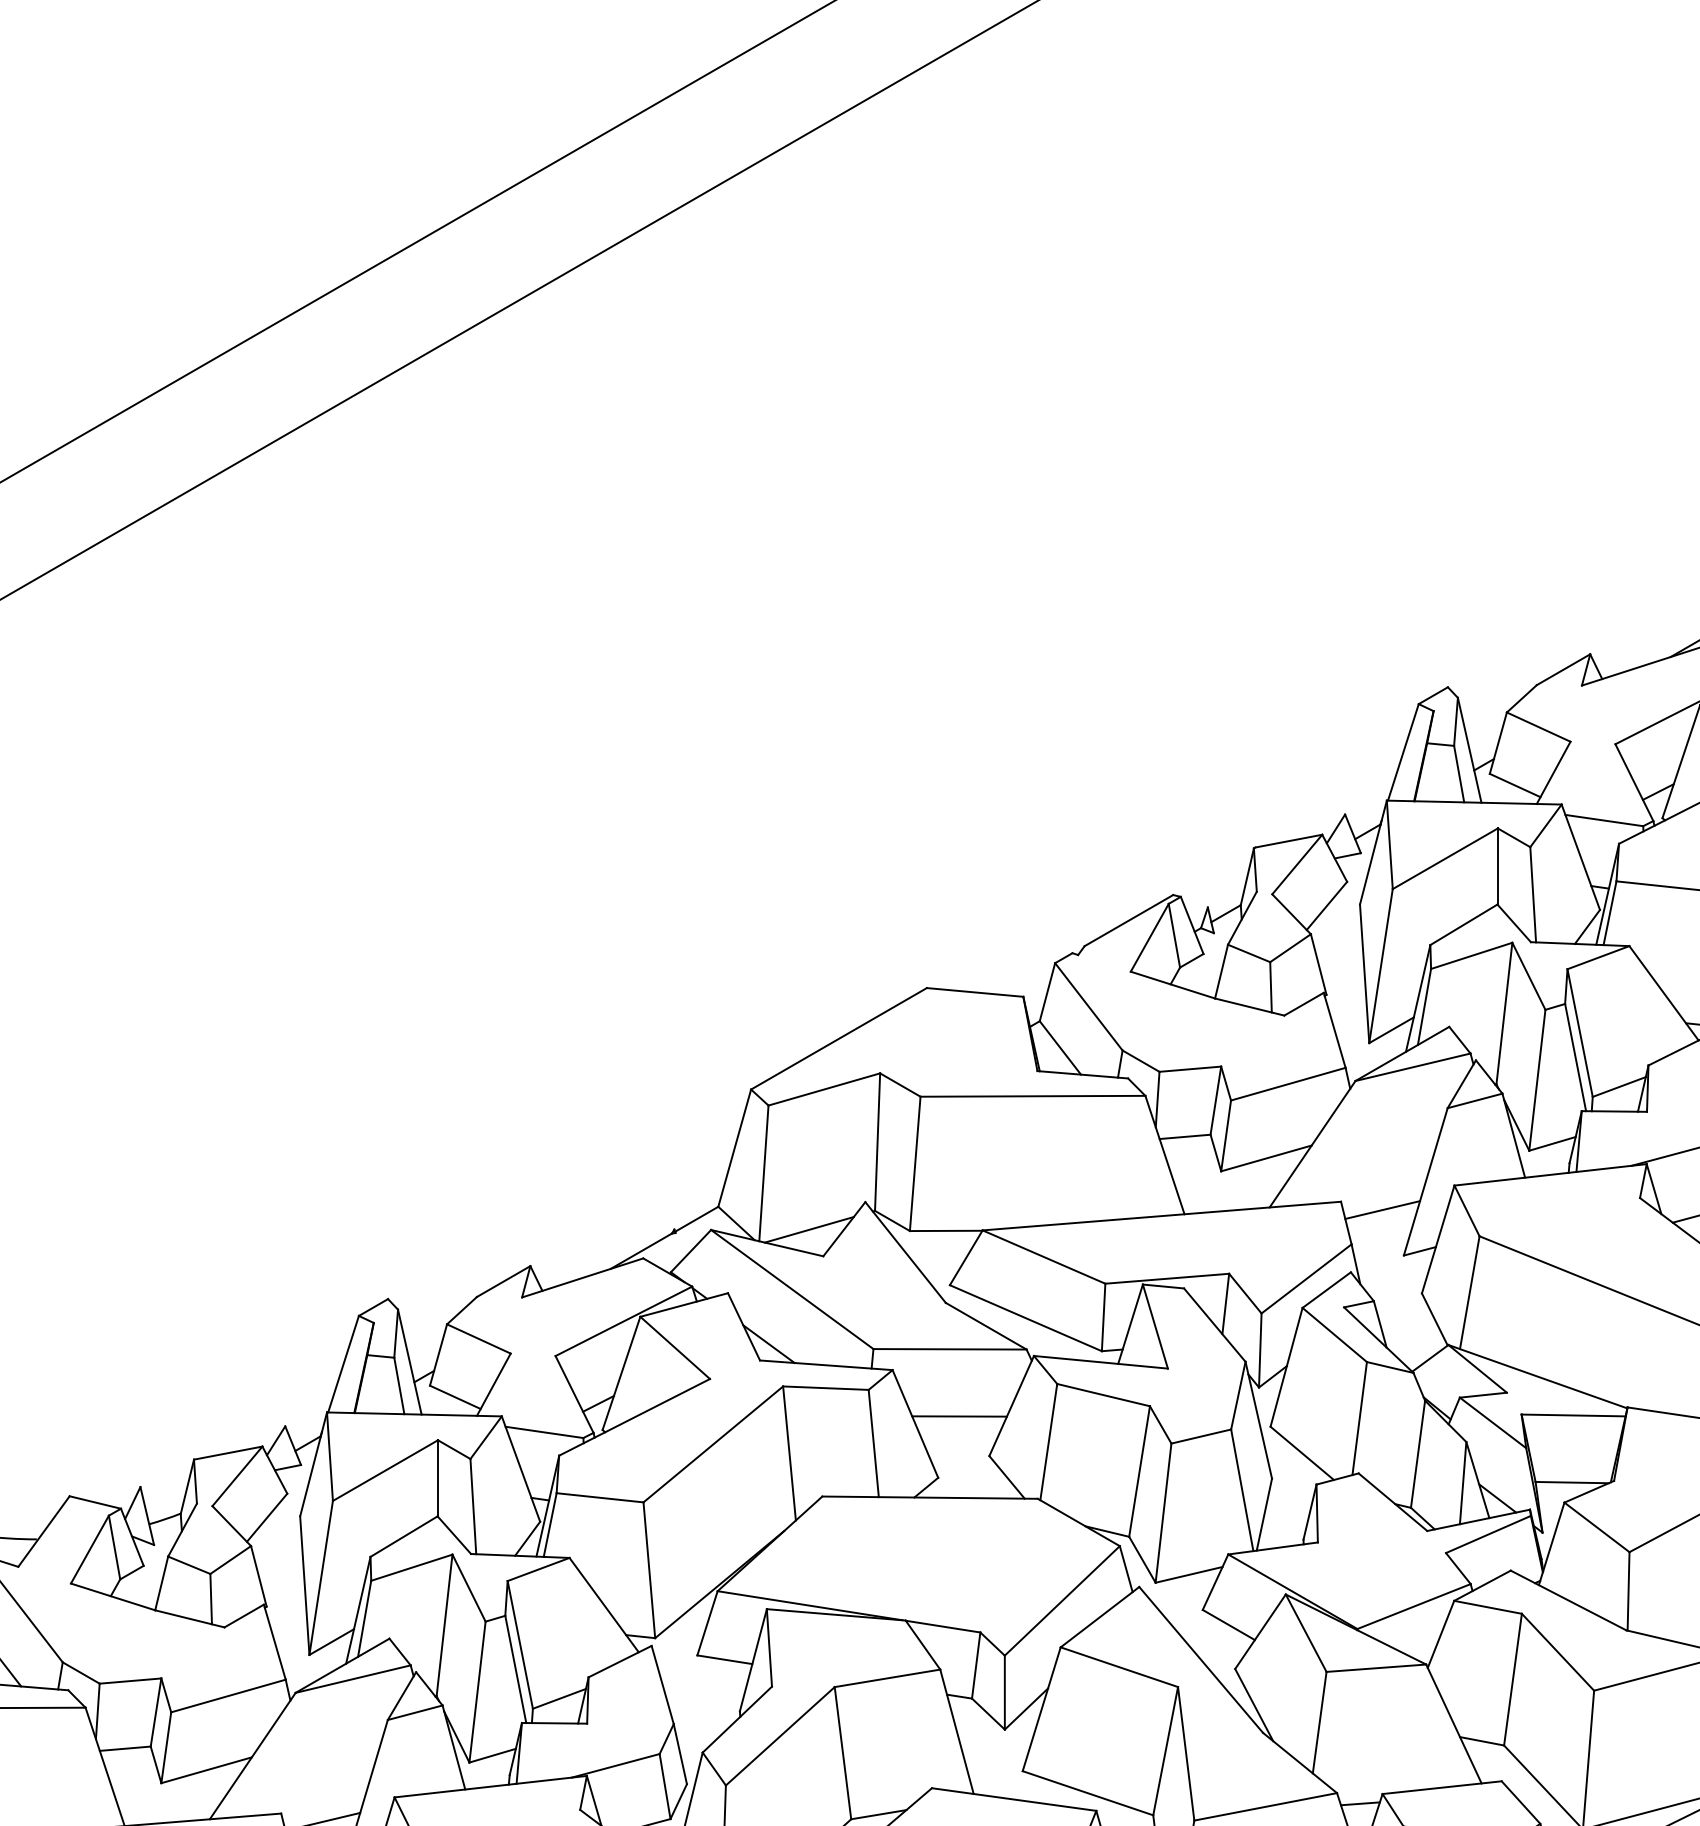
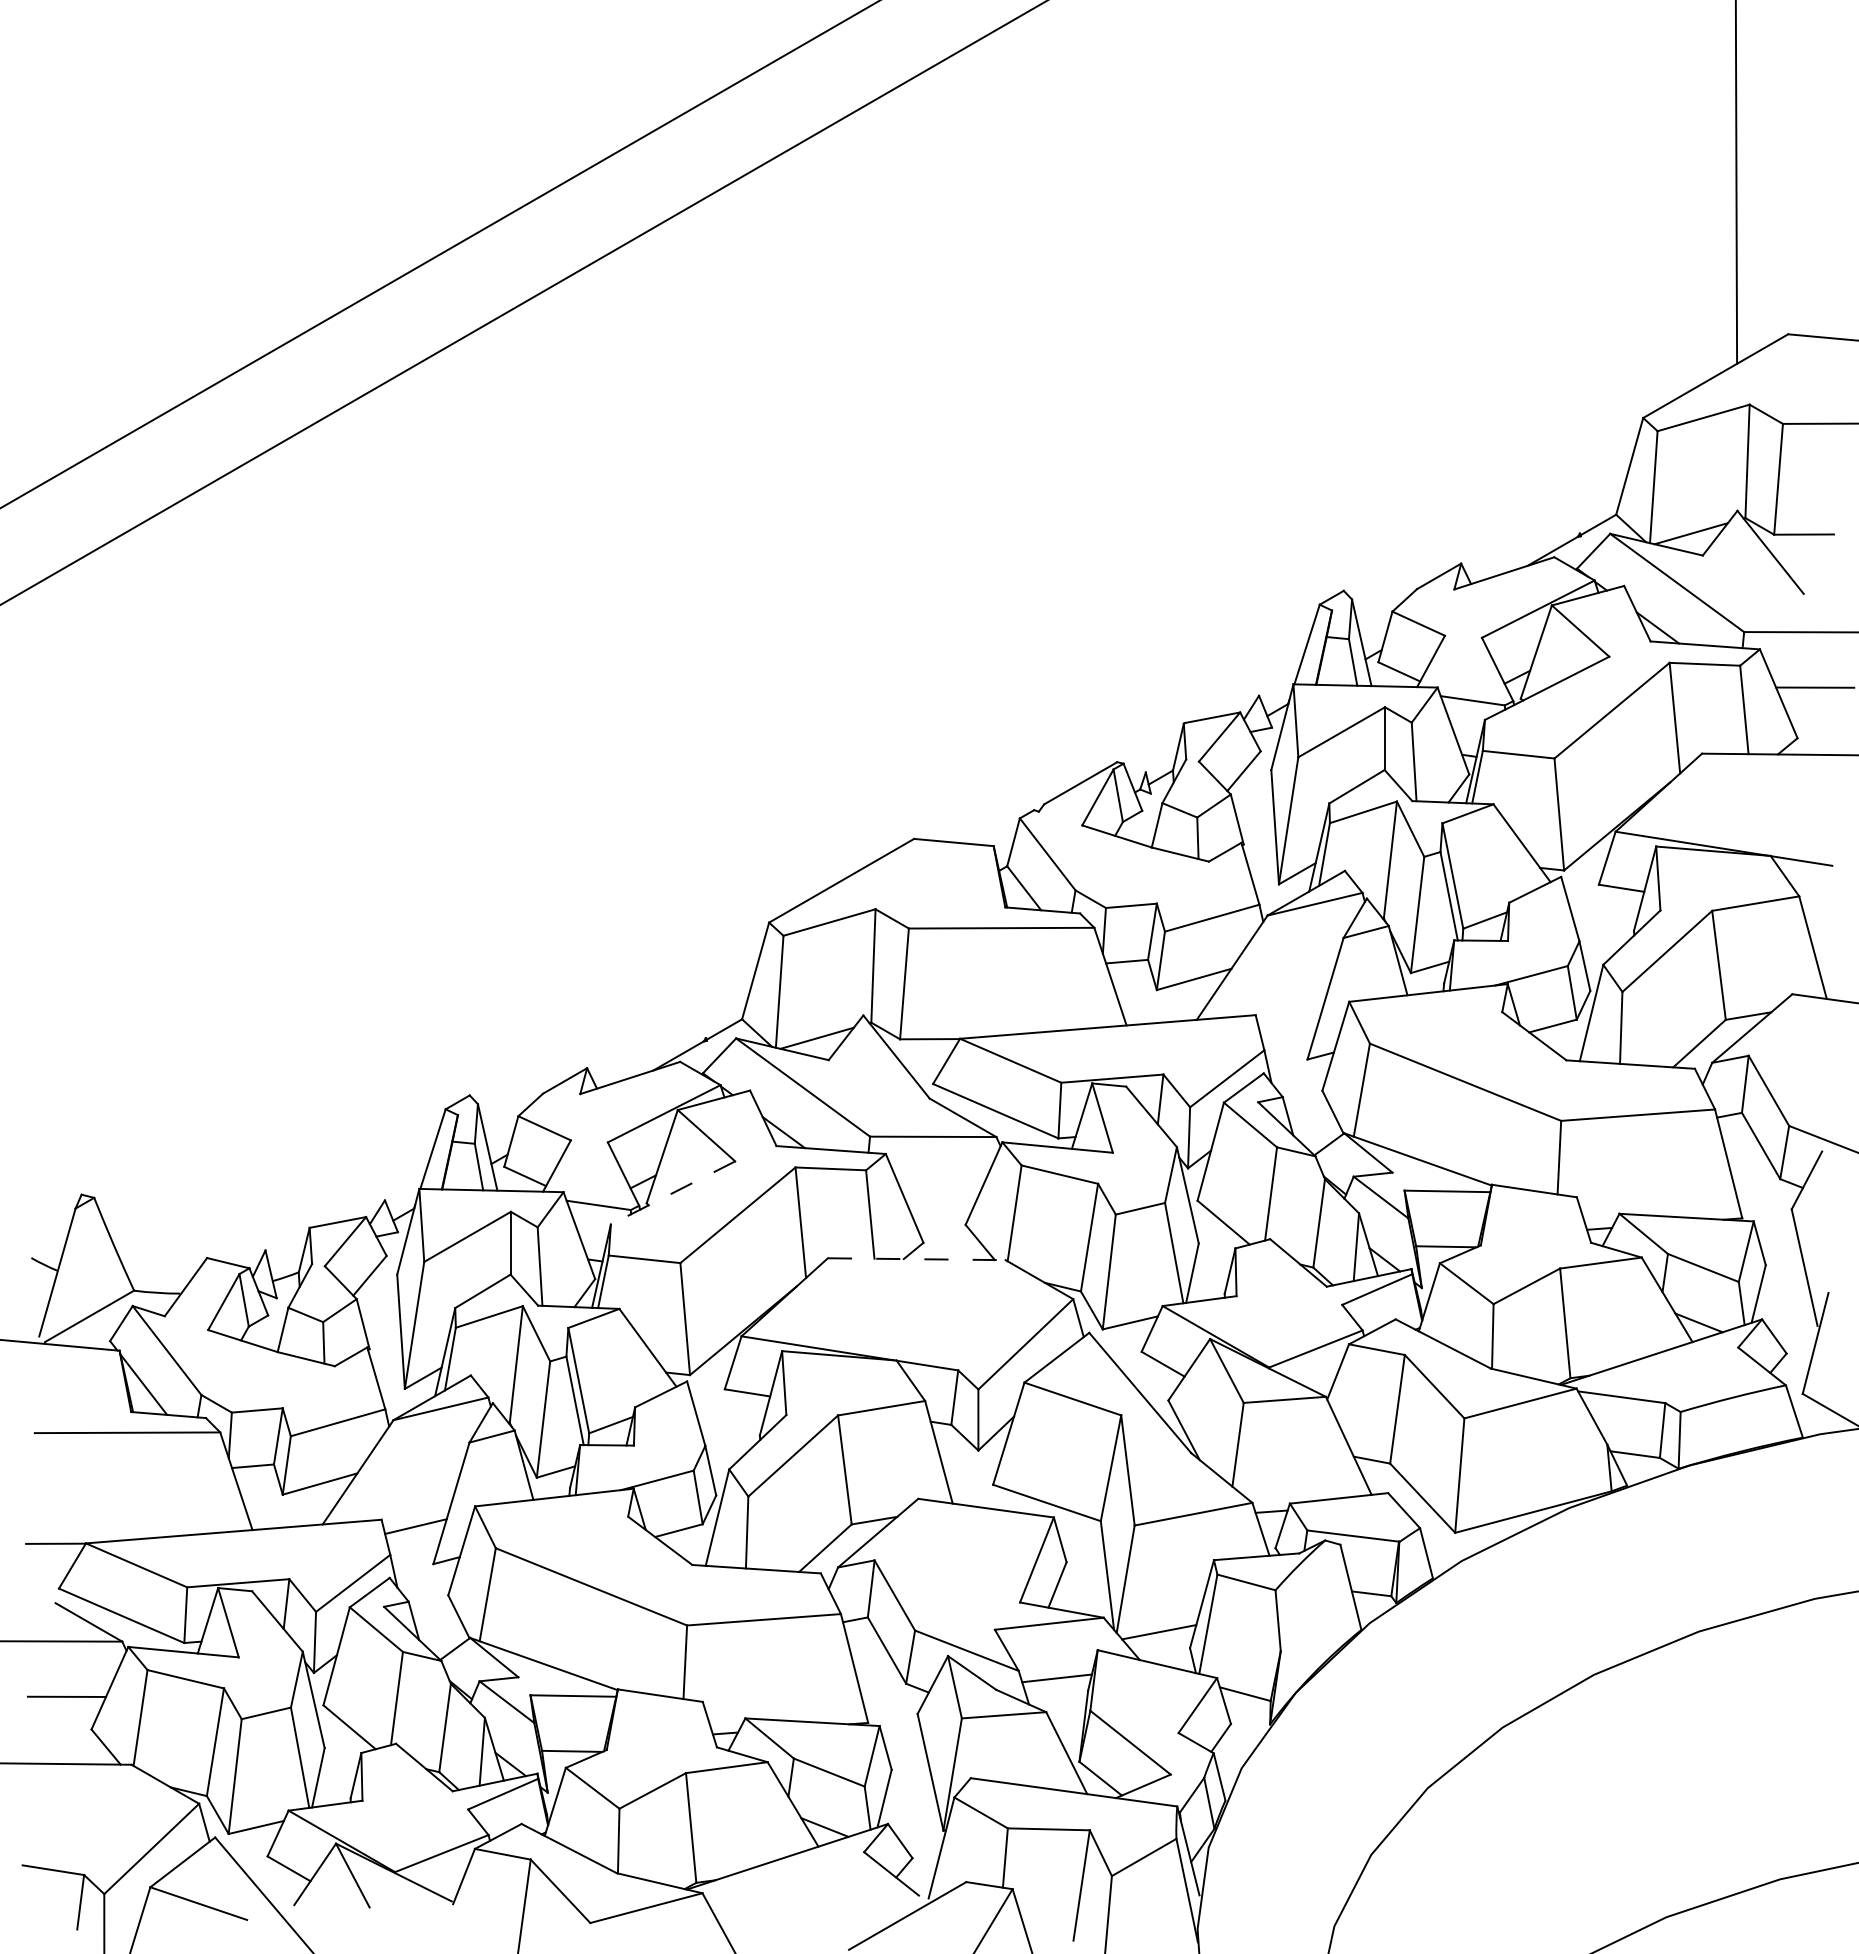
line: (1382, 1209) -> (1289, 1021), removed
line: (635, 1416) -> (673, 1192), solid -> dashed
line: (960, 1416) -> (941, 1192), removed
line: (929, 1498) -> (916, 1259), solid -> dashed

